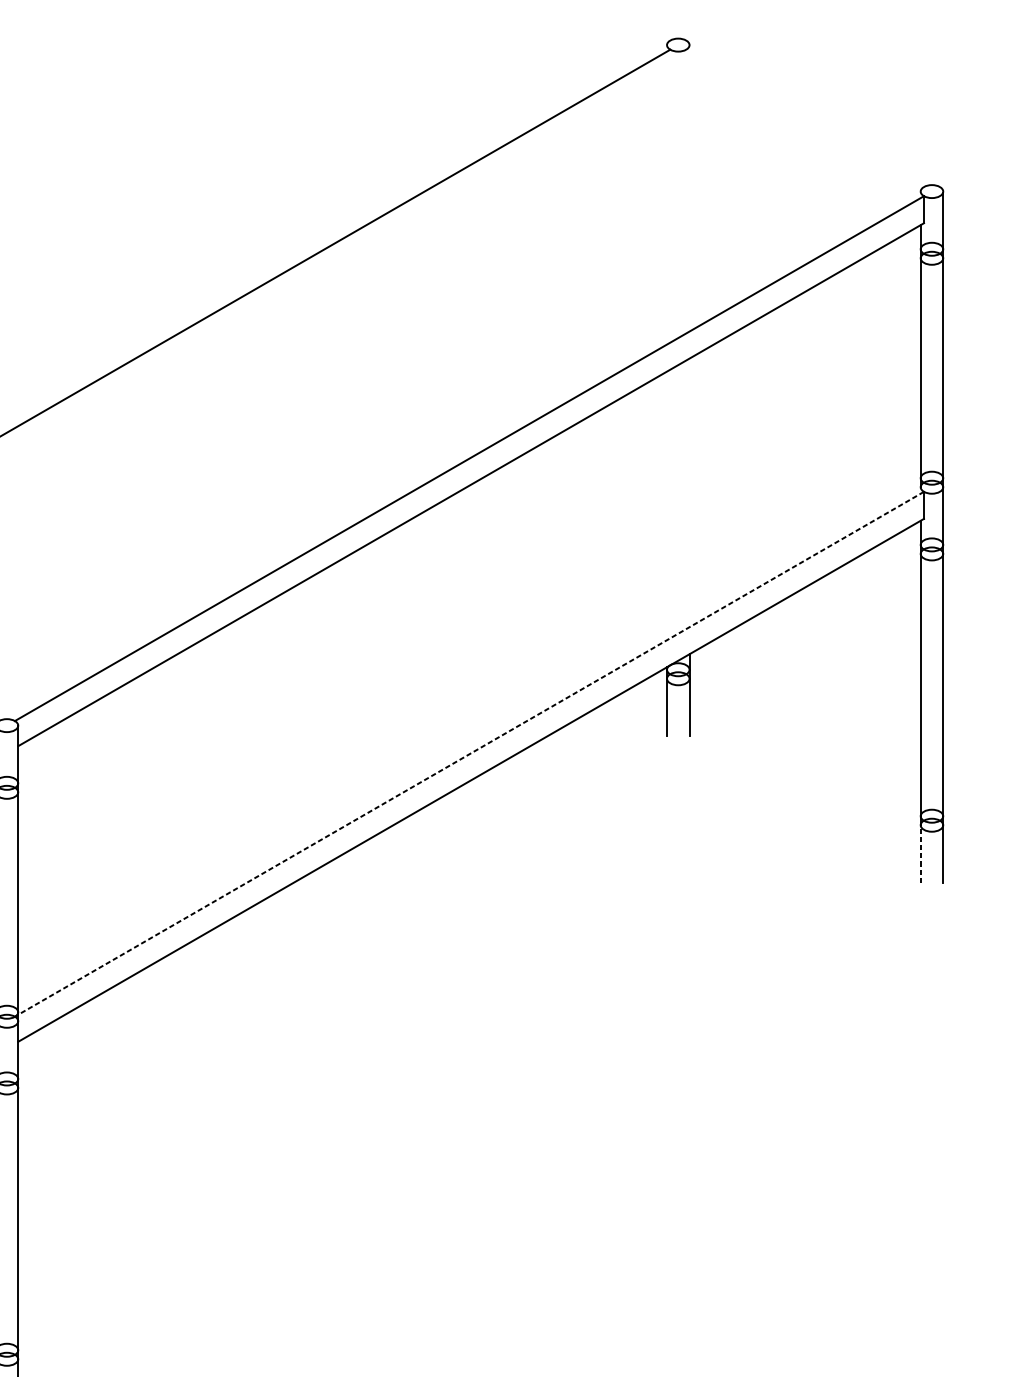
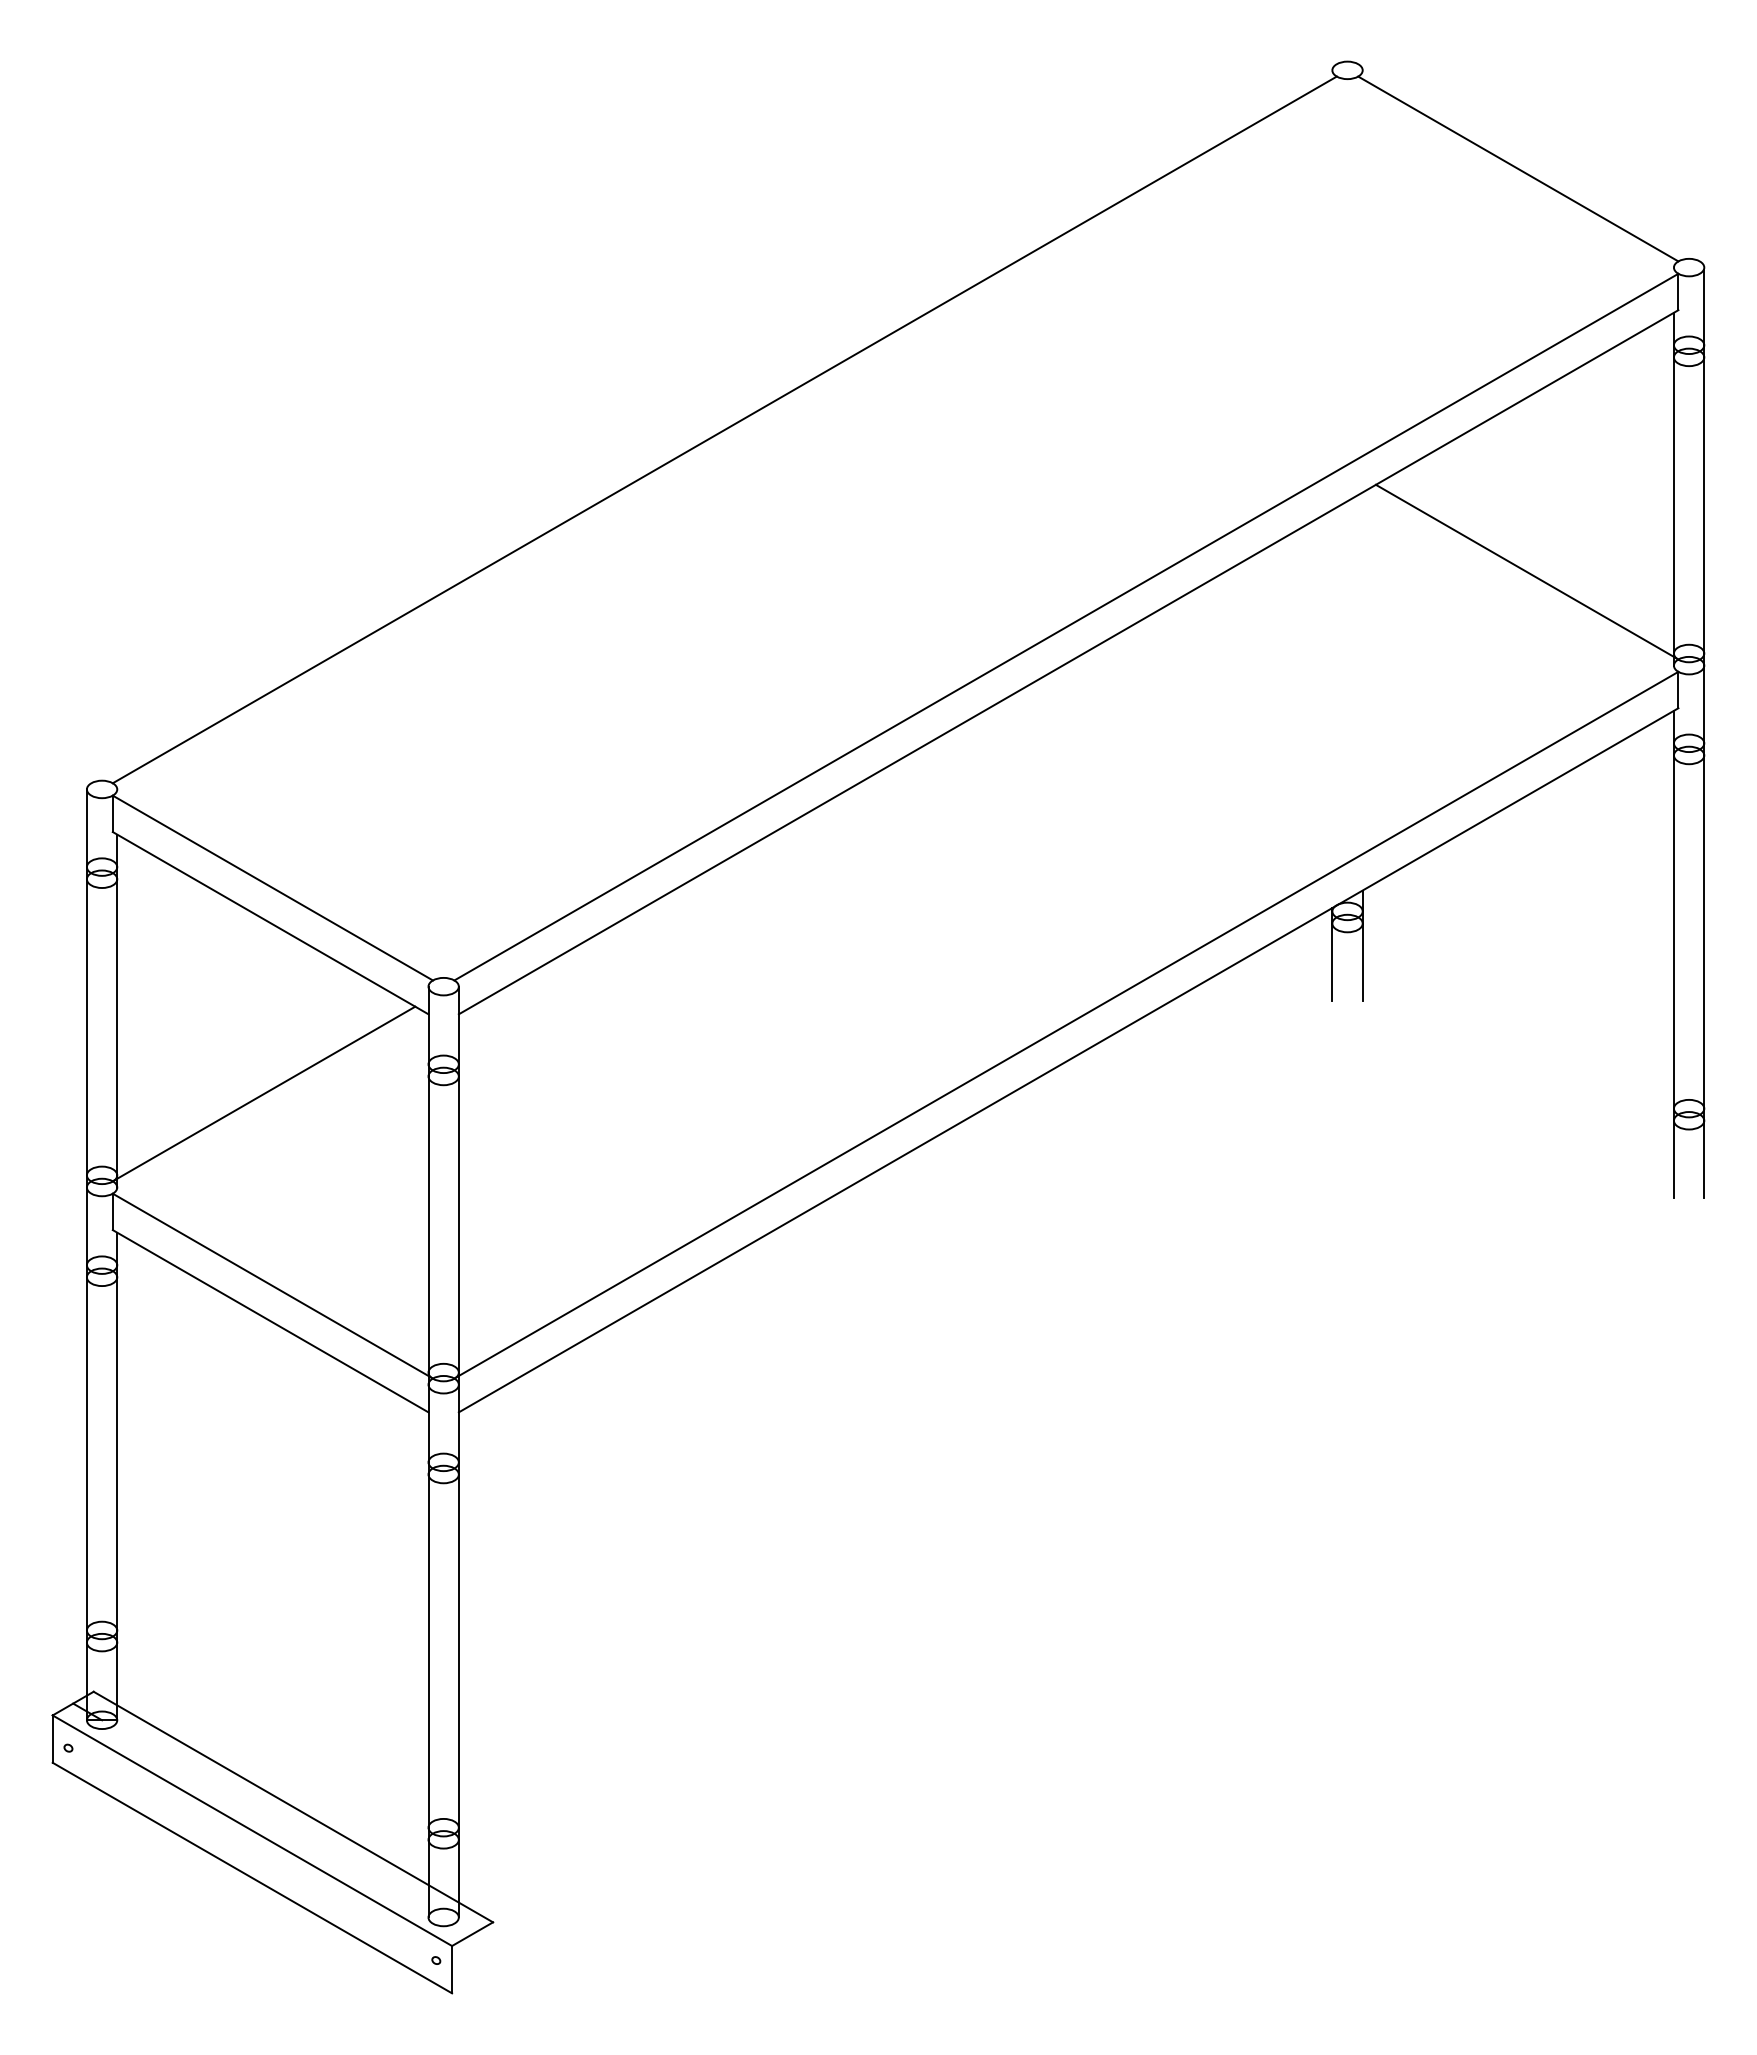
line: (805, 117) -> (1518, 168), added
line: (811, 417) -> (1526, 571), added
line: (469, 754) -> (1066, 1025), dashed -> solid
line: (920, 854) -> (1673, 1159), dashed -> solid

